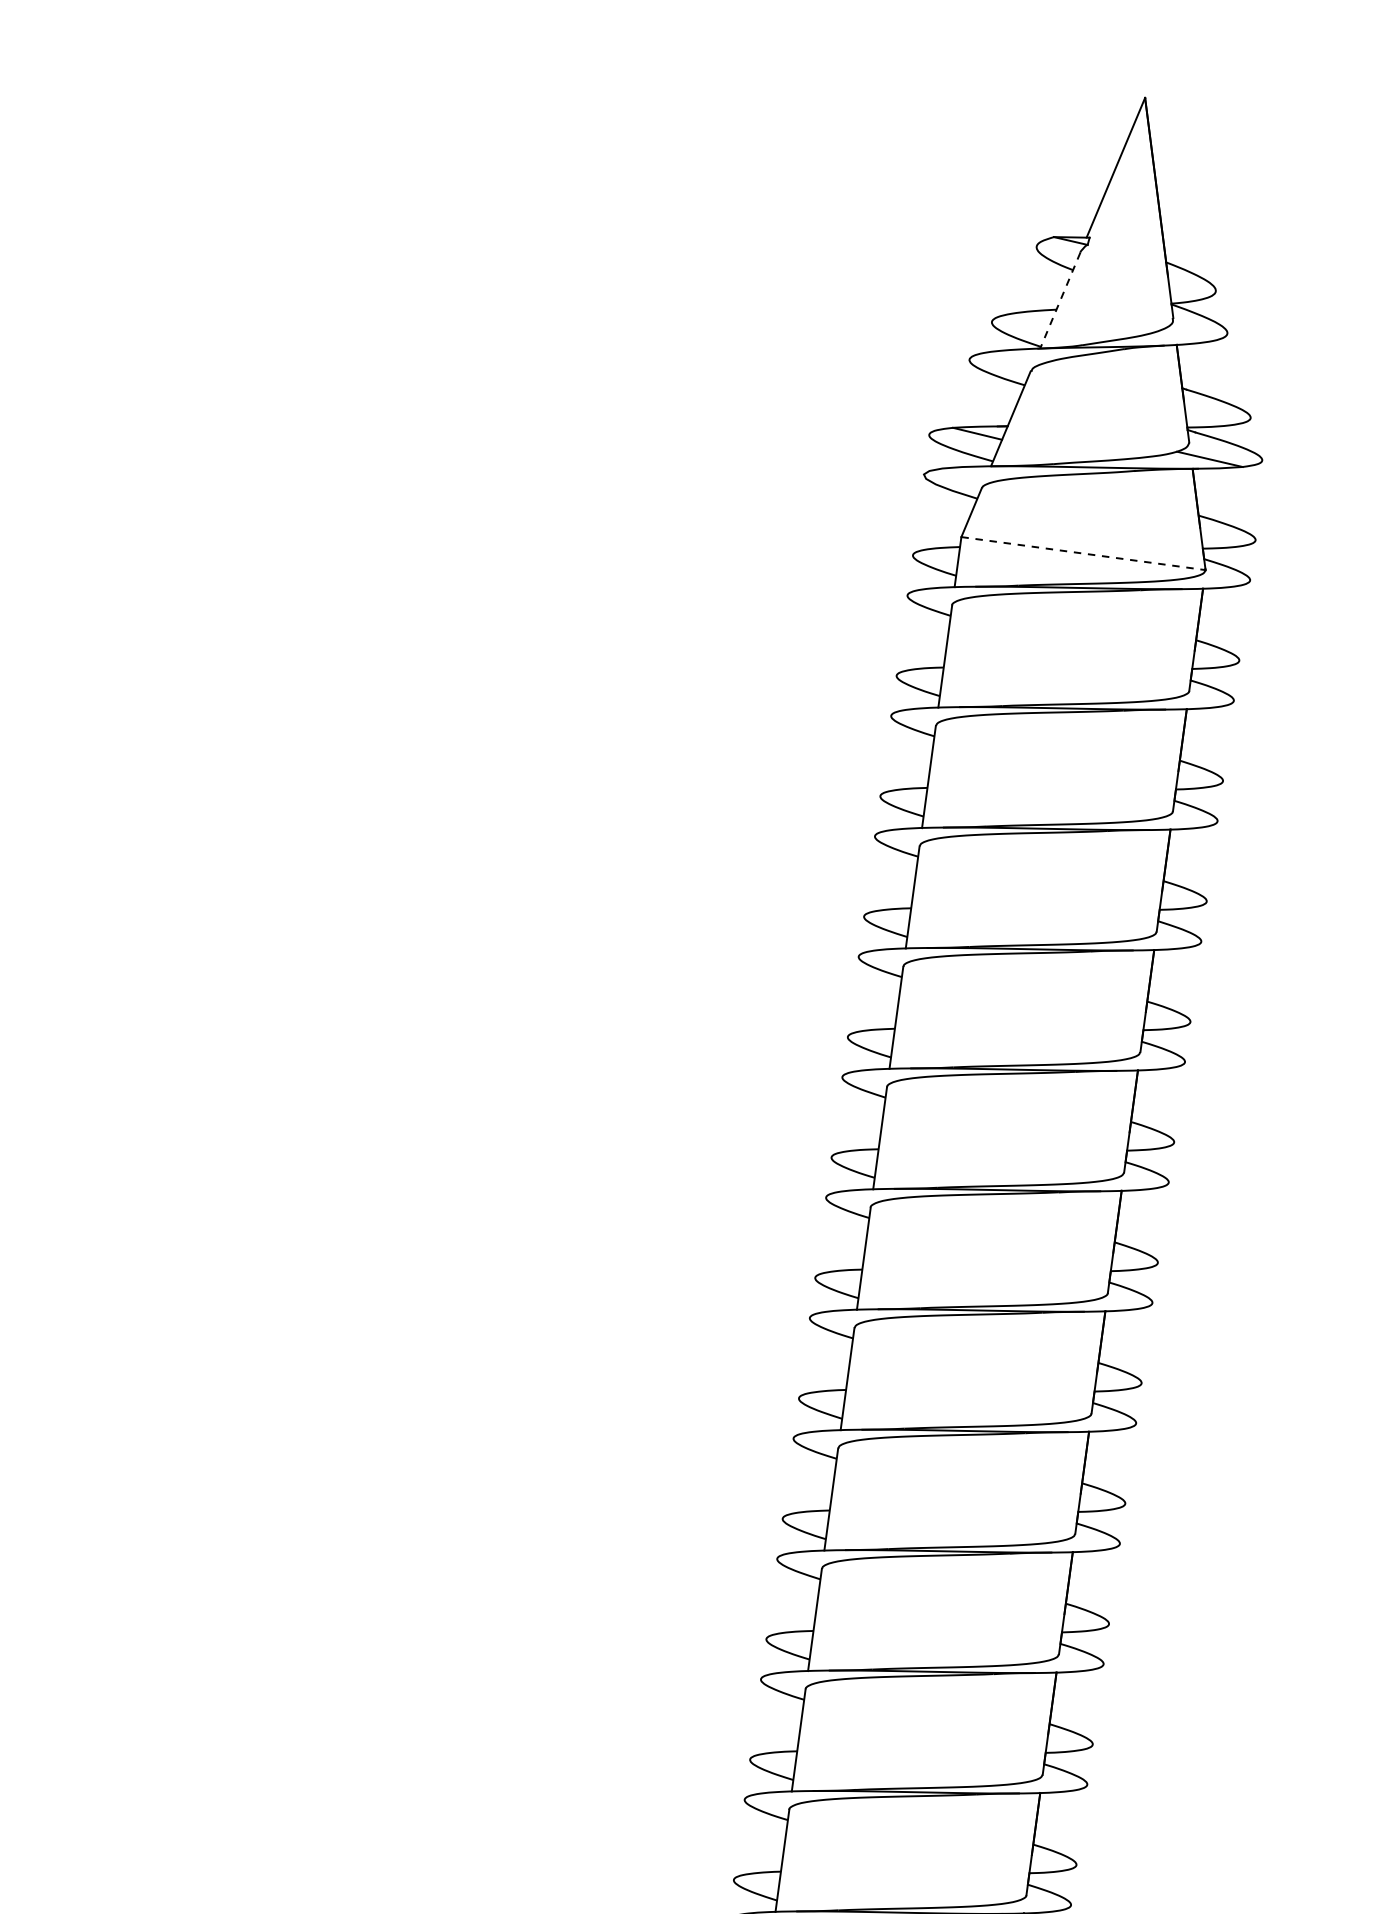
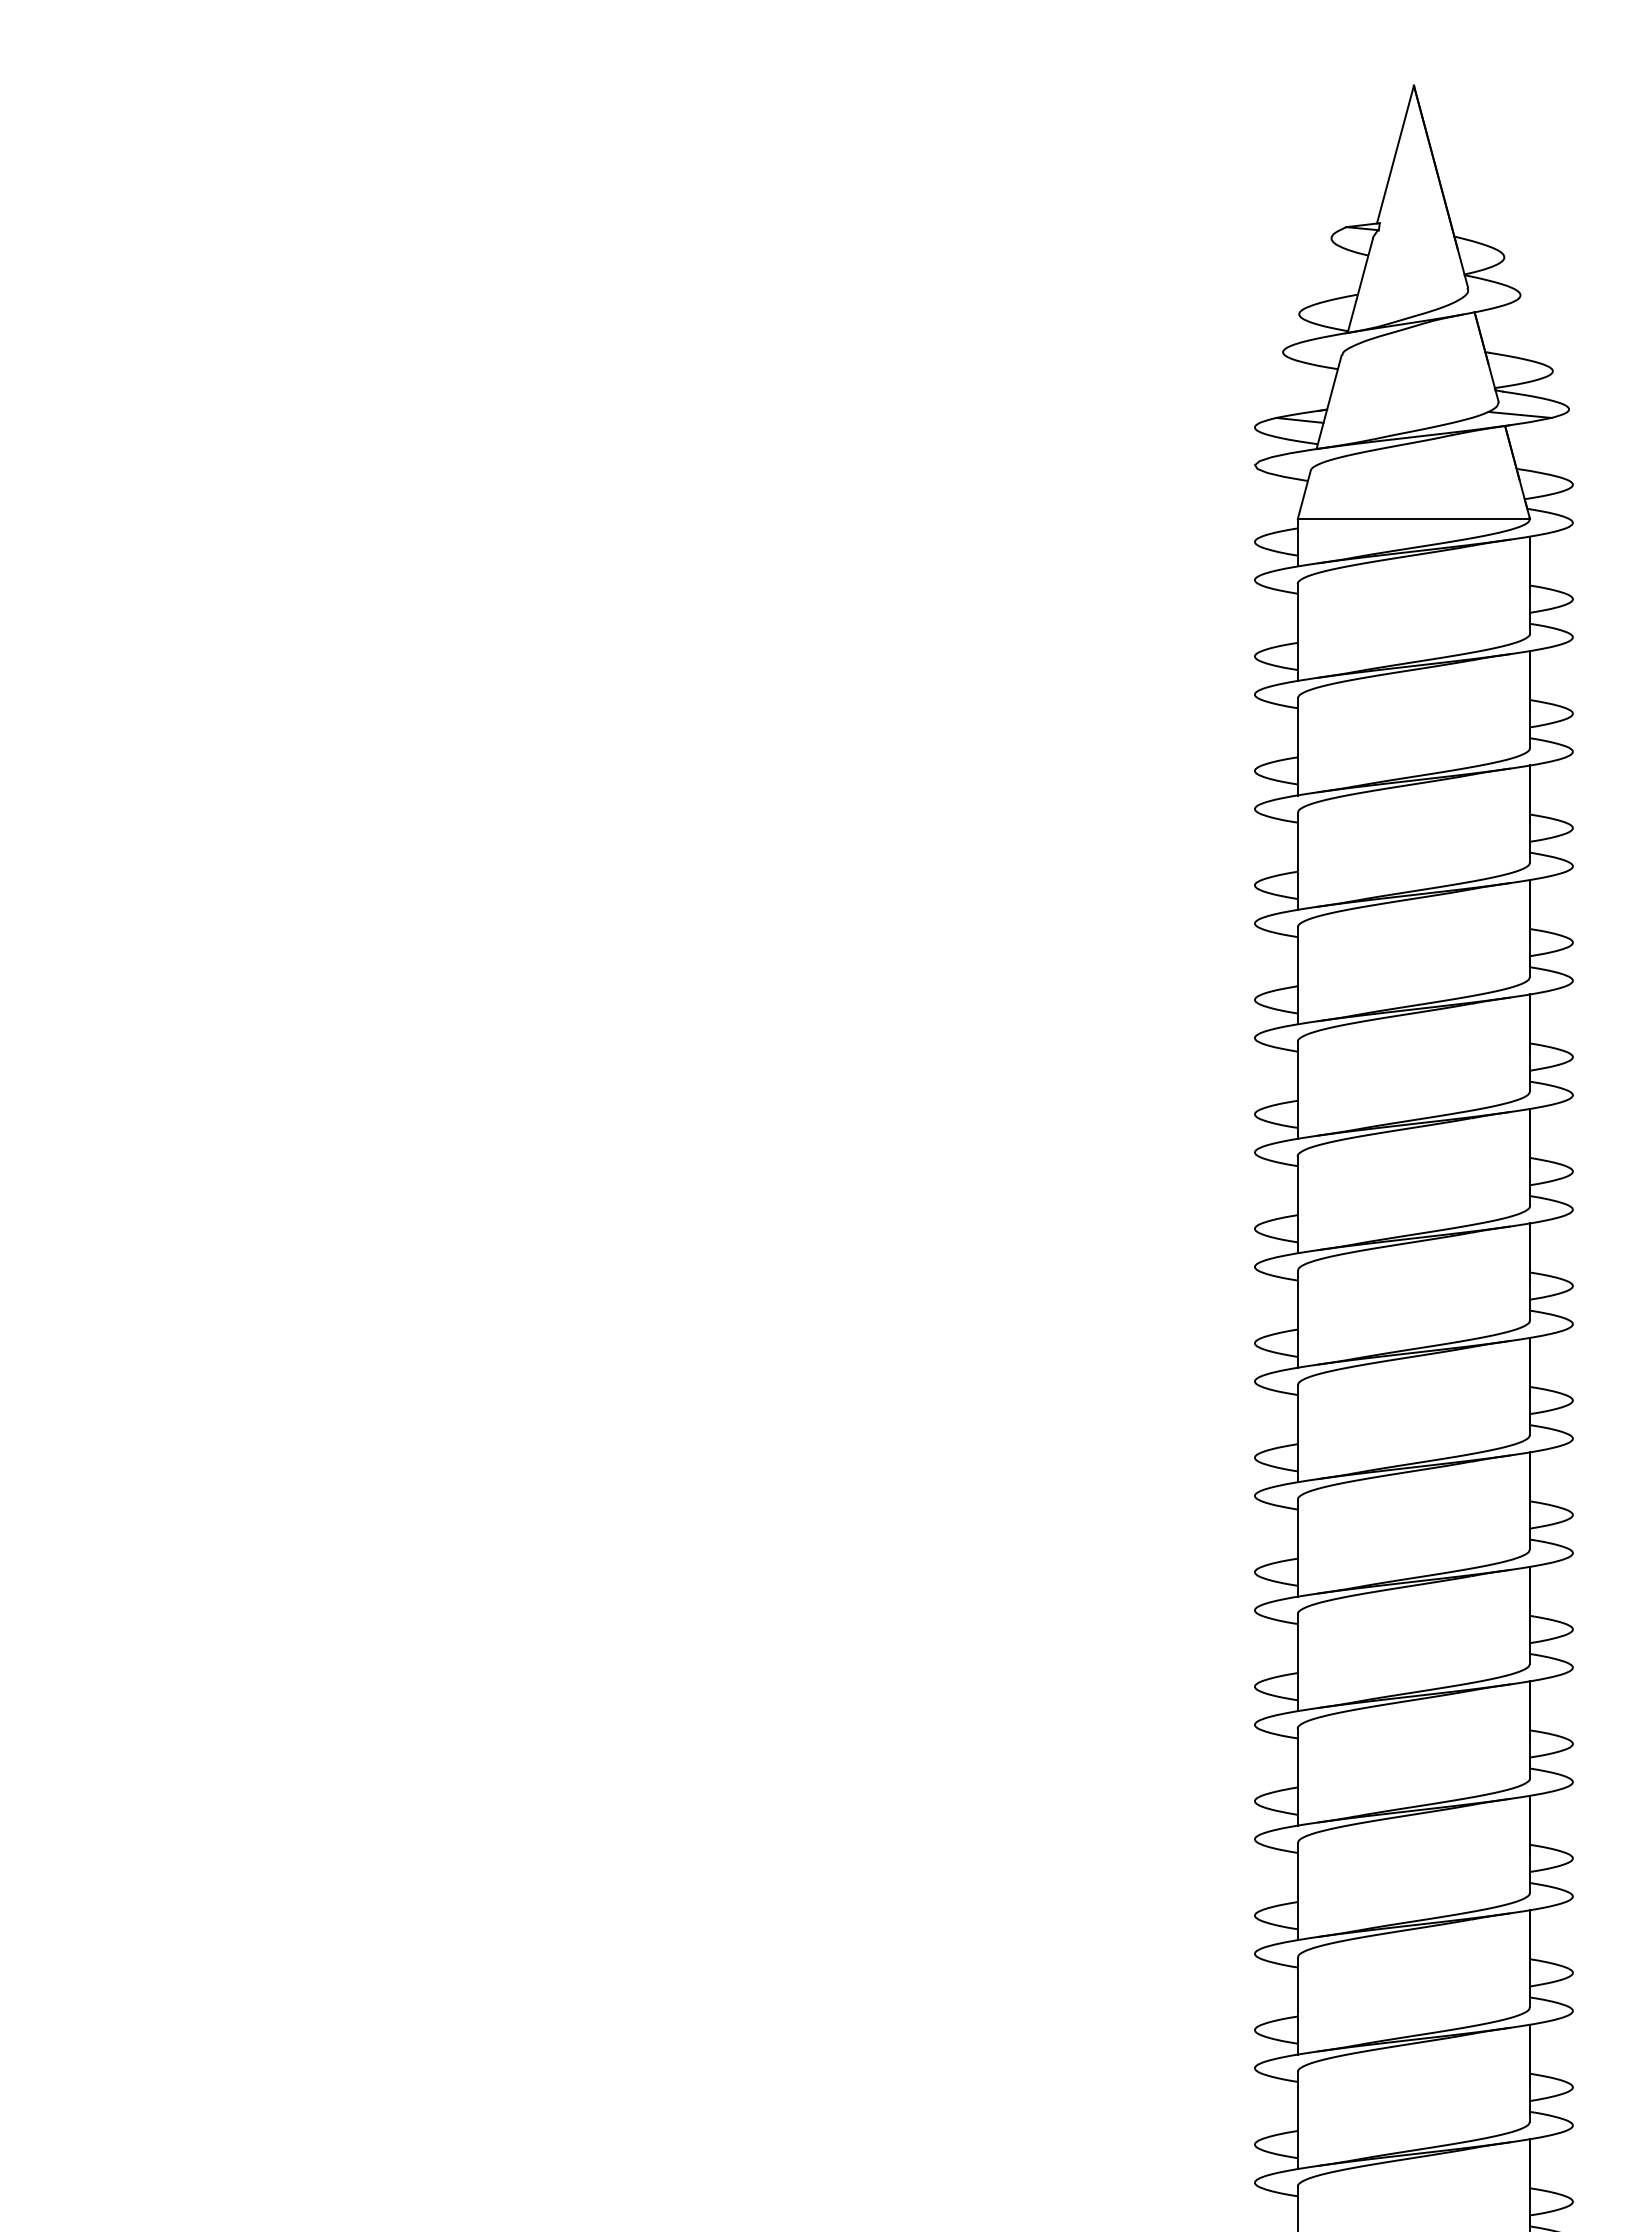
line: (1060, 300) -> (1360, 285), dashed -> solid
line: (1084, 553) -> (1414, 518), dashed -> solid

